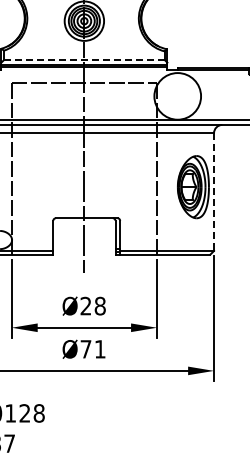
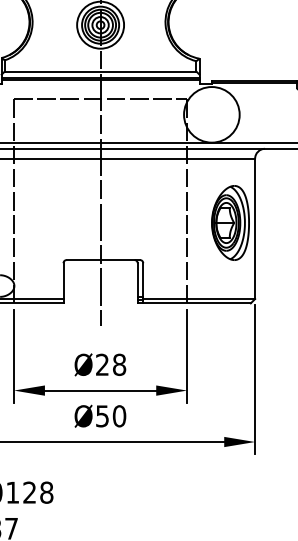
line: (84, 60) -> (100, 72), dashed -> solid
line: (214, 192) -> (255, 229), dashed -> solid
text: (92, 349) -> (110, 416), Ø71 -> Ø50

